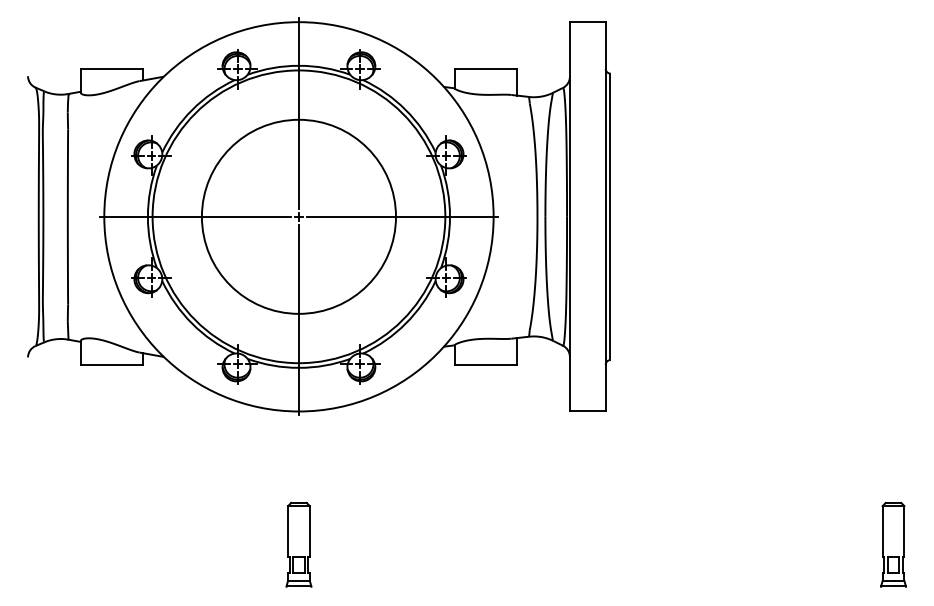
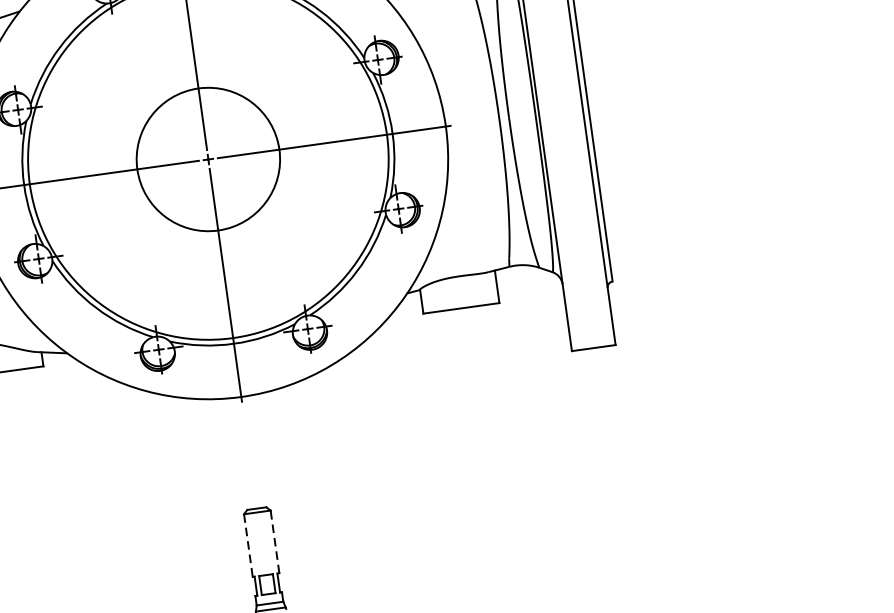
circle: (298, 216) -> (207, 159), size x0.6
line: (288, 531) -> (248, 545), solid -> dashed
line: (309, 531) -> (274, 541), solid -> dashed

